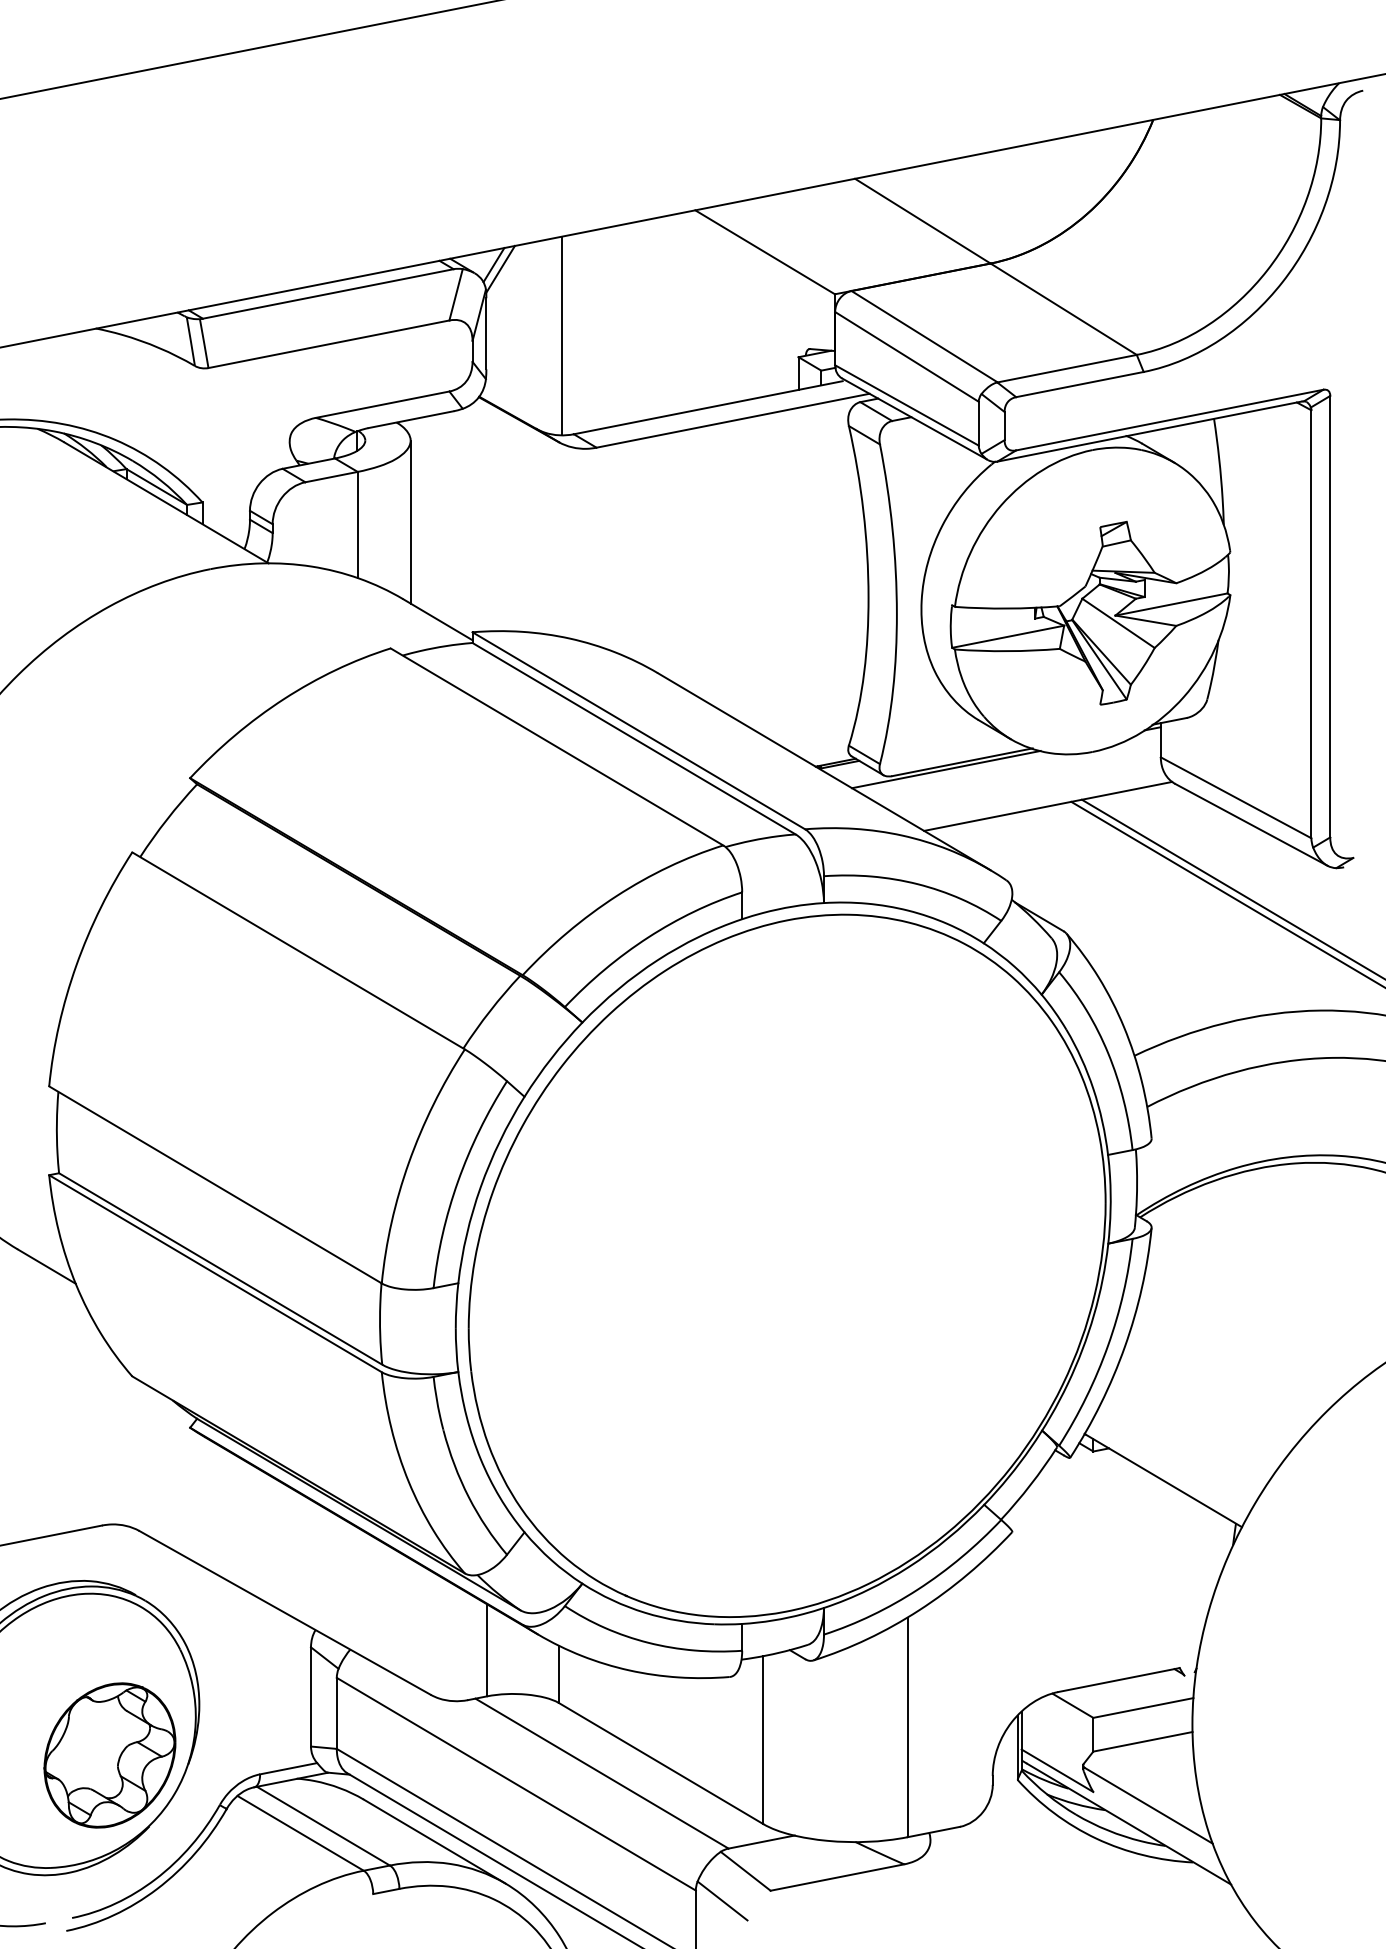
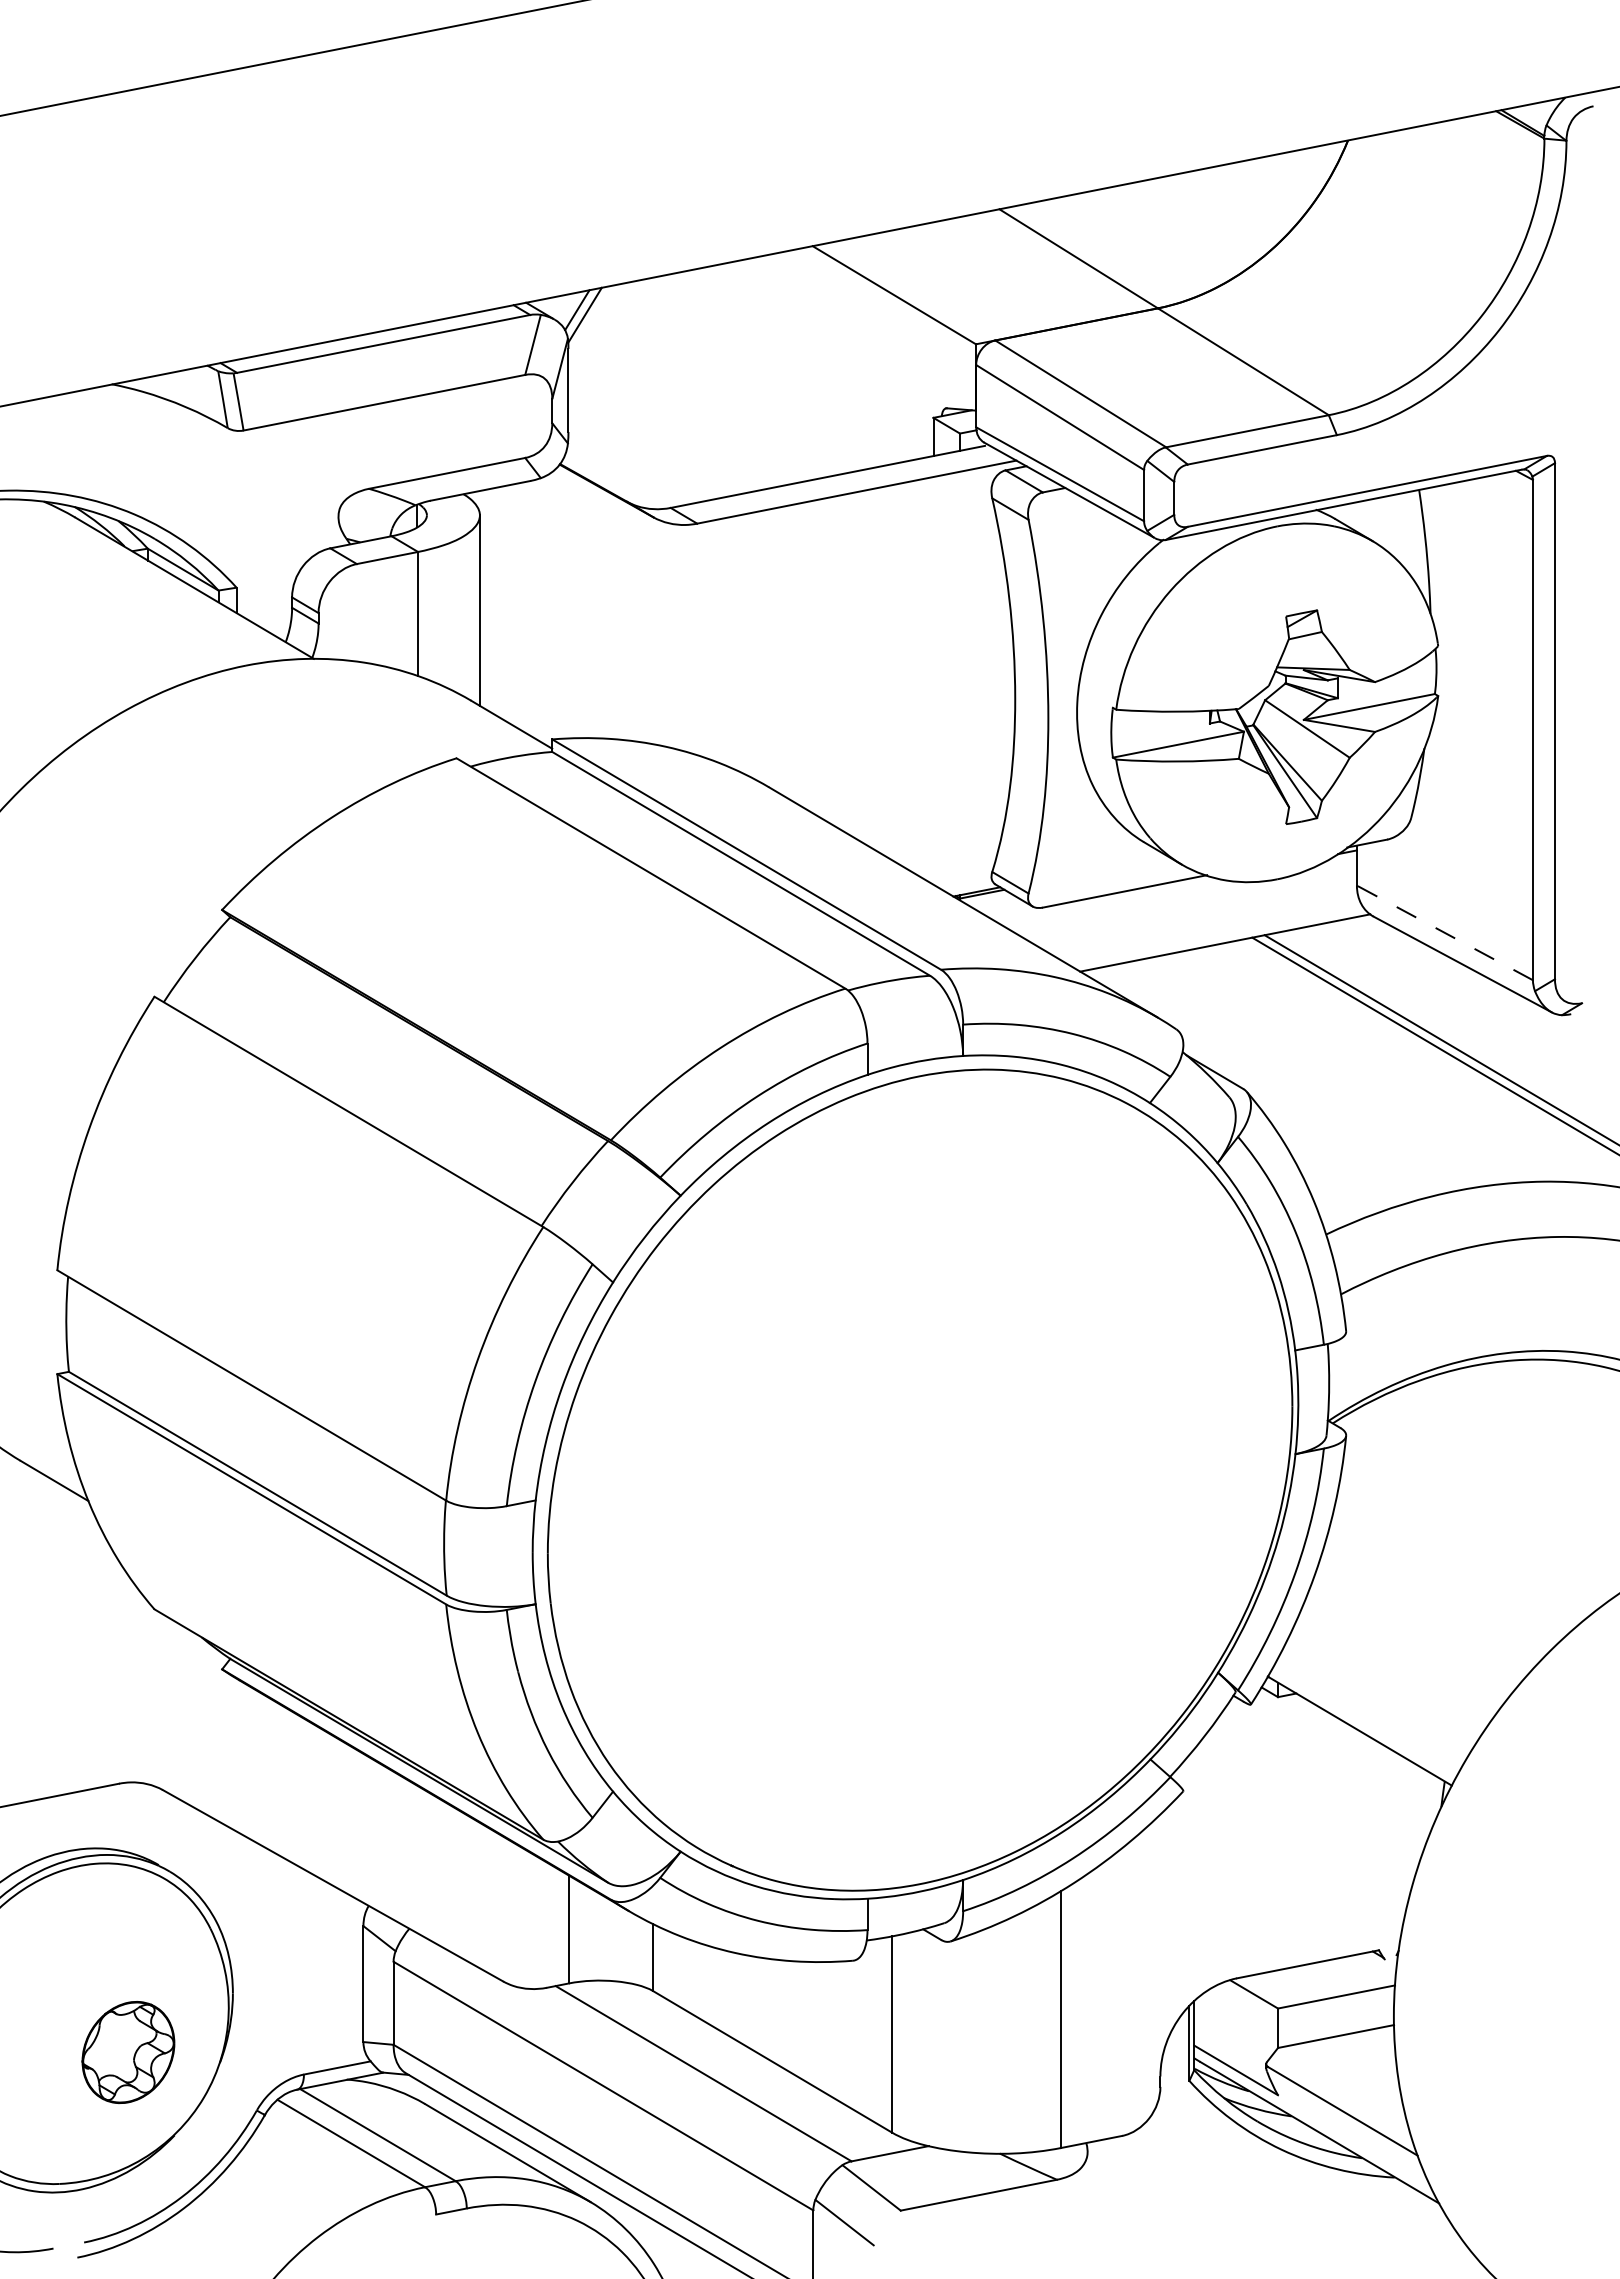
line: (562, 335) -> (657, 392), removed
line: (945, 769) -> (1105, 899), removed
line: (1235, 797) -> (1444, 932), solid -> dashed
part: (110, 1755) -> (128, 2052), size x0.6

